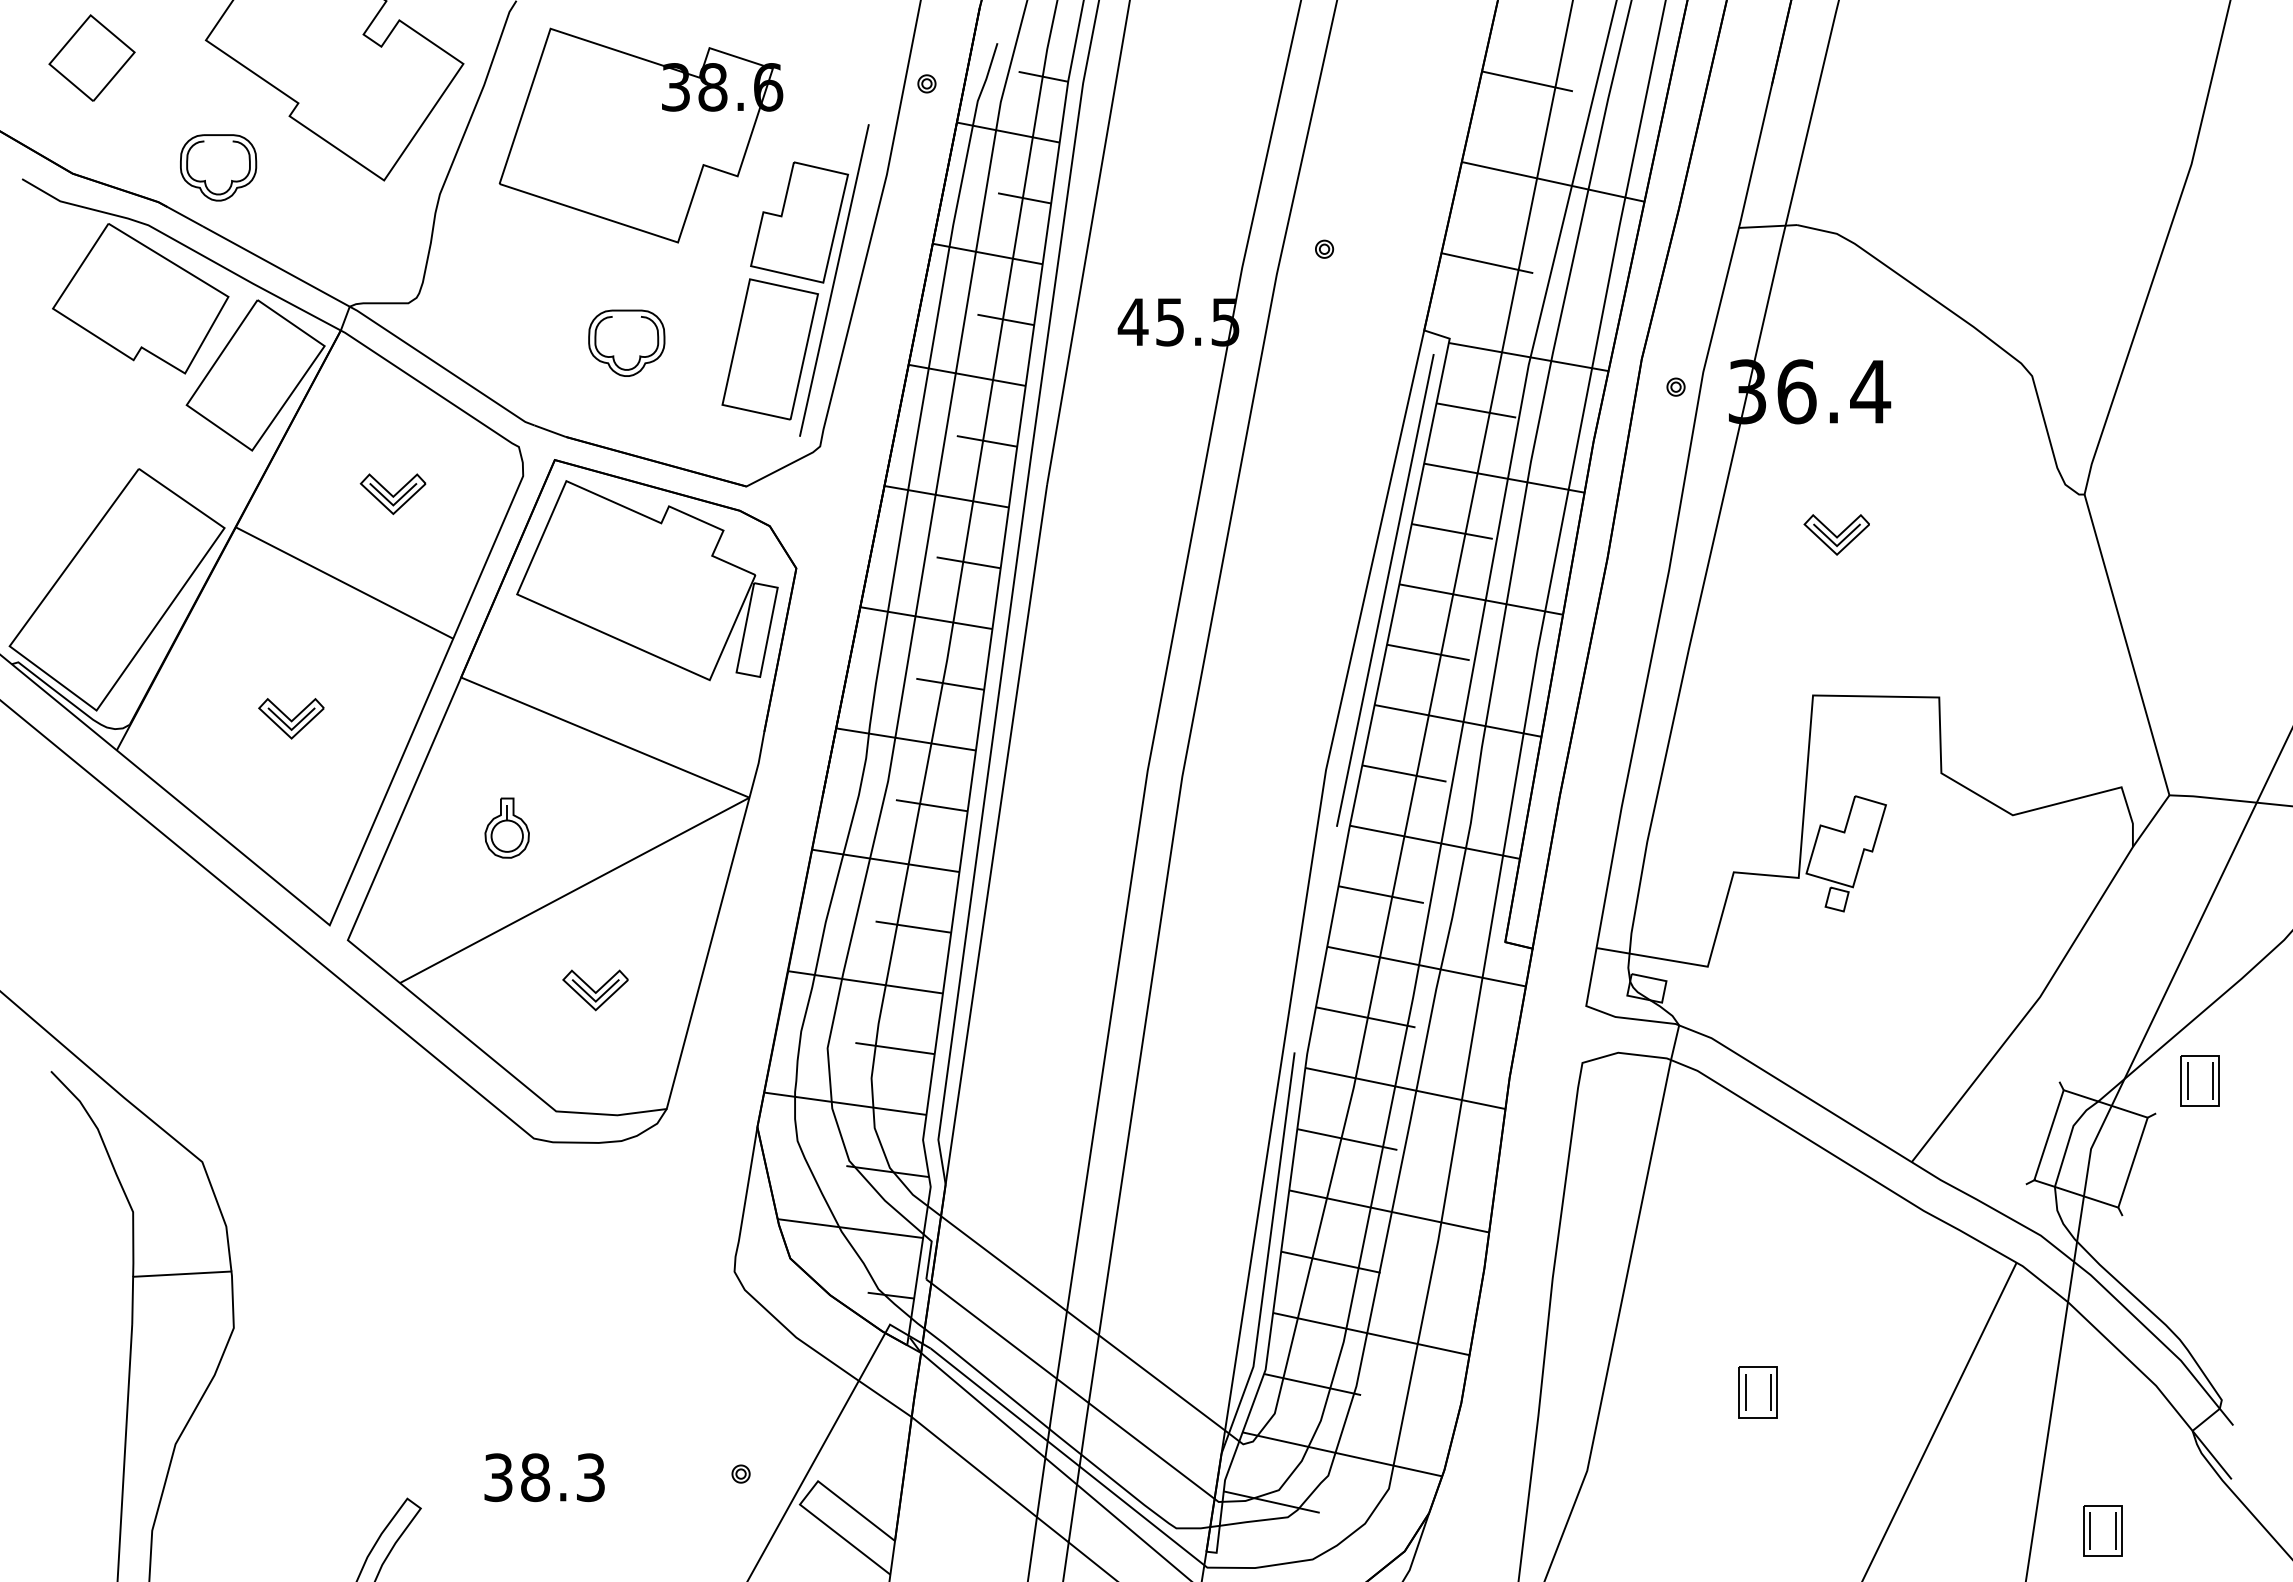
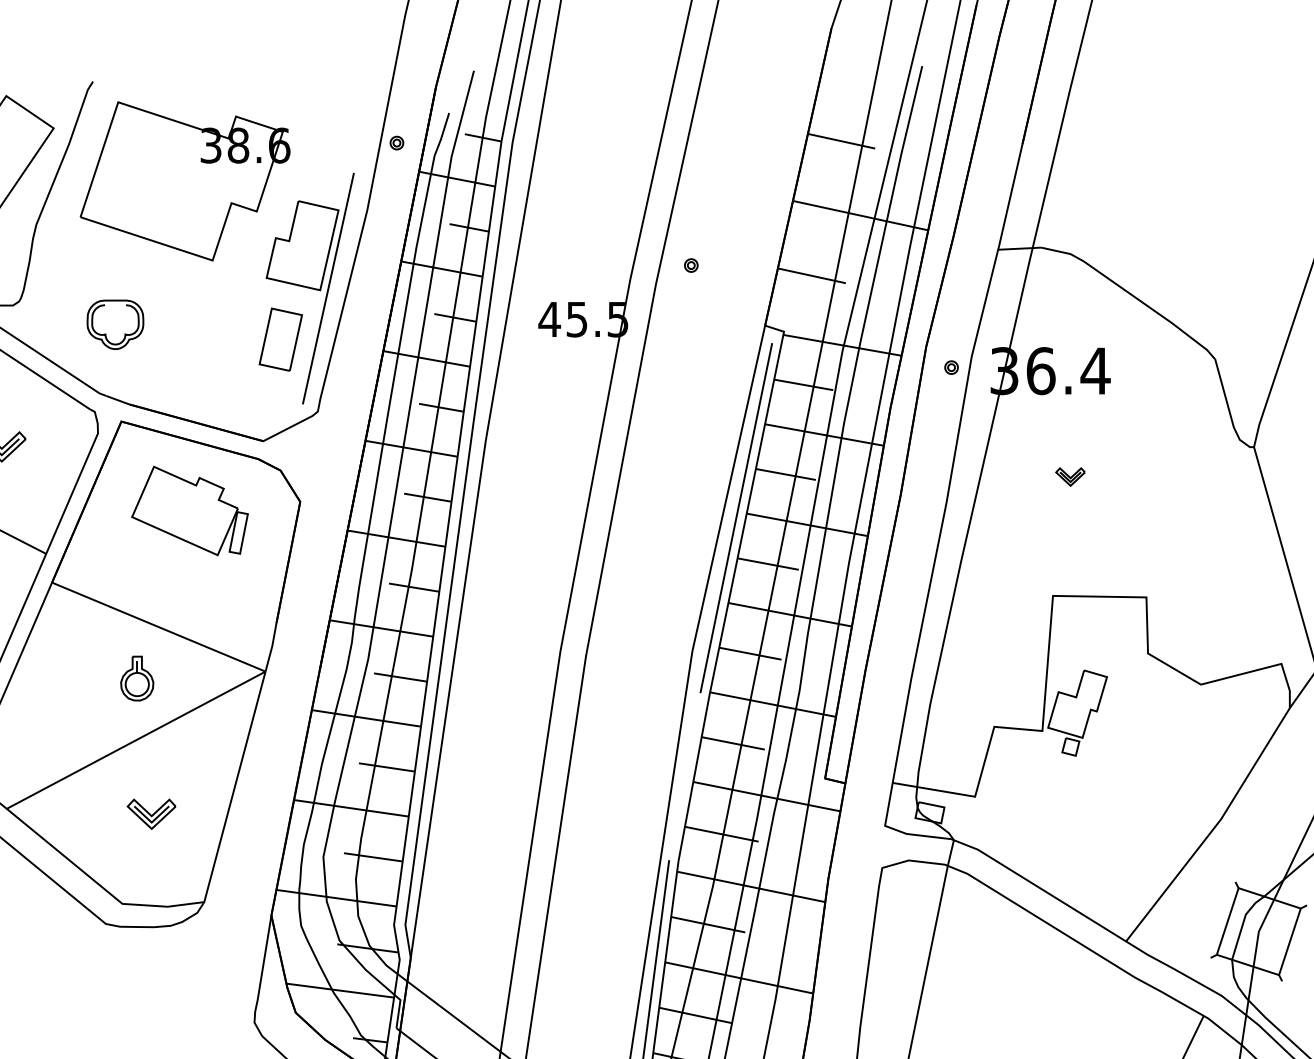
part: (626, 342) -> (115, 324), moved
part: (769, 349) -> (280, 339), size x0.6
part: (1836, 534) -> (1070, 476), size x0.6
part: (647, 580) -> (190, 510), size x0.6
part: (506, 827) -> (136, 678), moved

